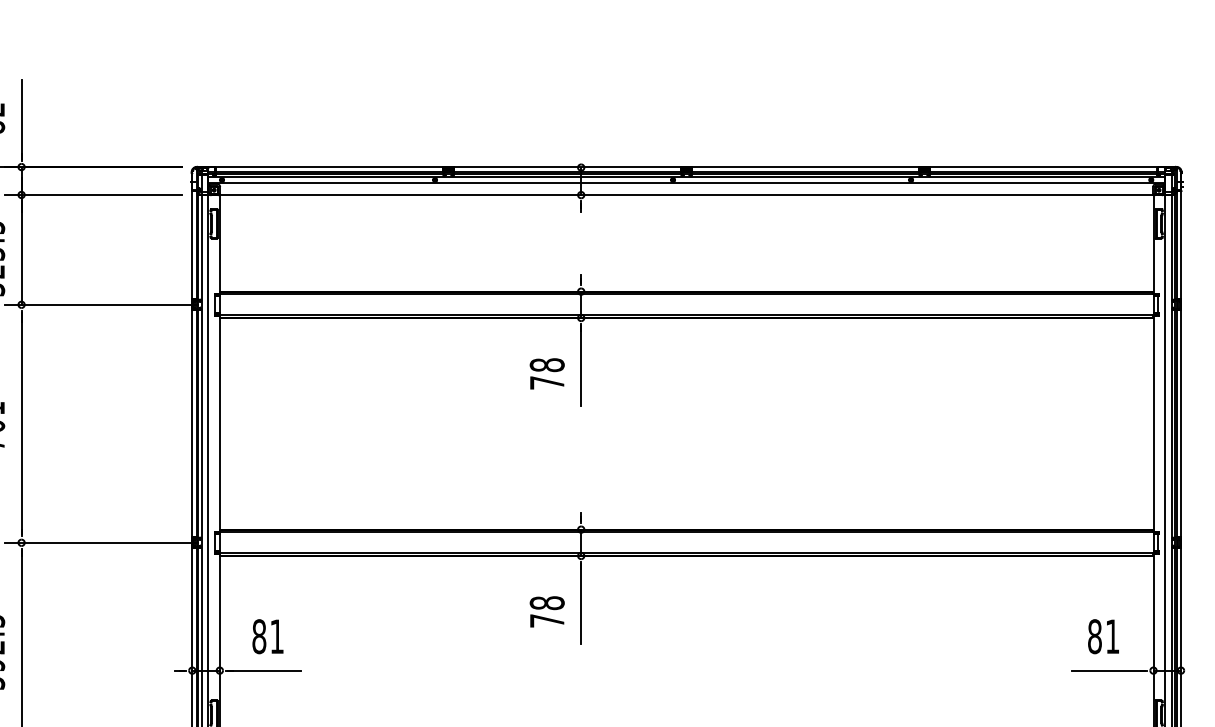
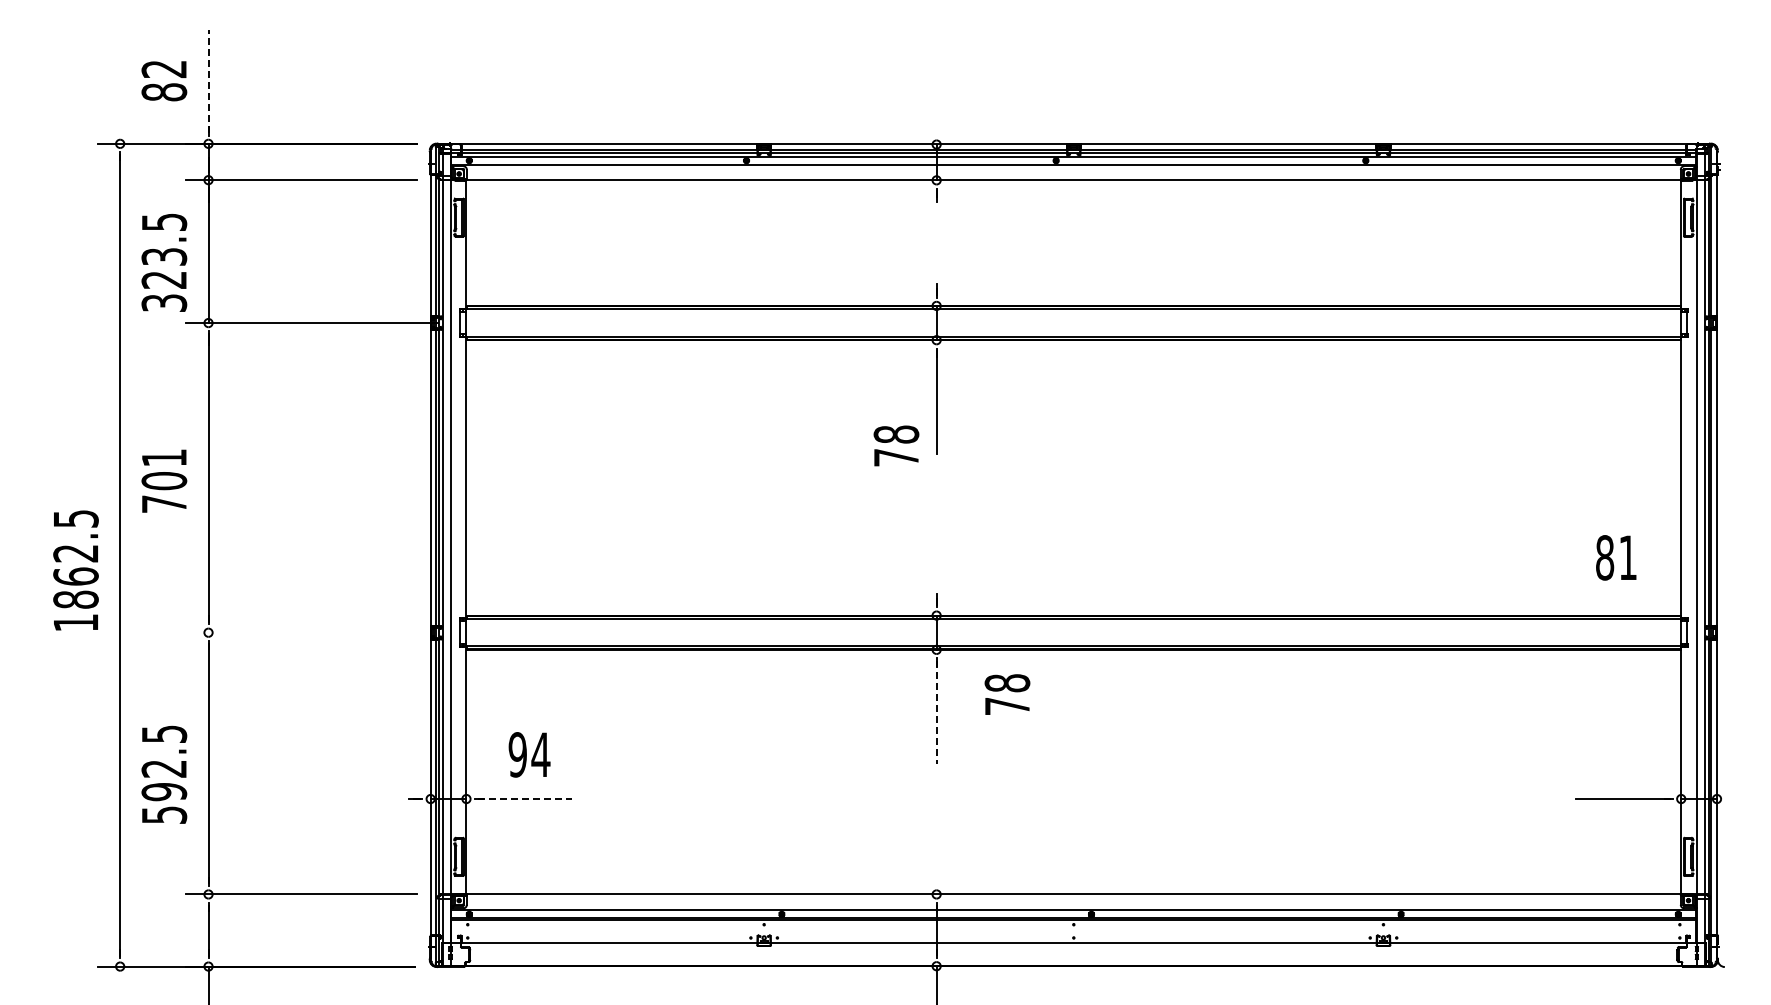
line: (21, 118) -> (208, 80), solid -> dashed
text: (547, 373) -> (896, 445), moved
line: (101, 542) -> (312, 632), removed
line: (581, 604) -> (936, 712), solid -> dashed
text: (547, 611) -> (1007, 694), moved
text: (268, 636) -> (529, 754), 81 -> 94
text: (1103, 636) -> (1616, 557), moved
line: (265, 670) -> (525, 799), solid -> dashed

